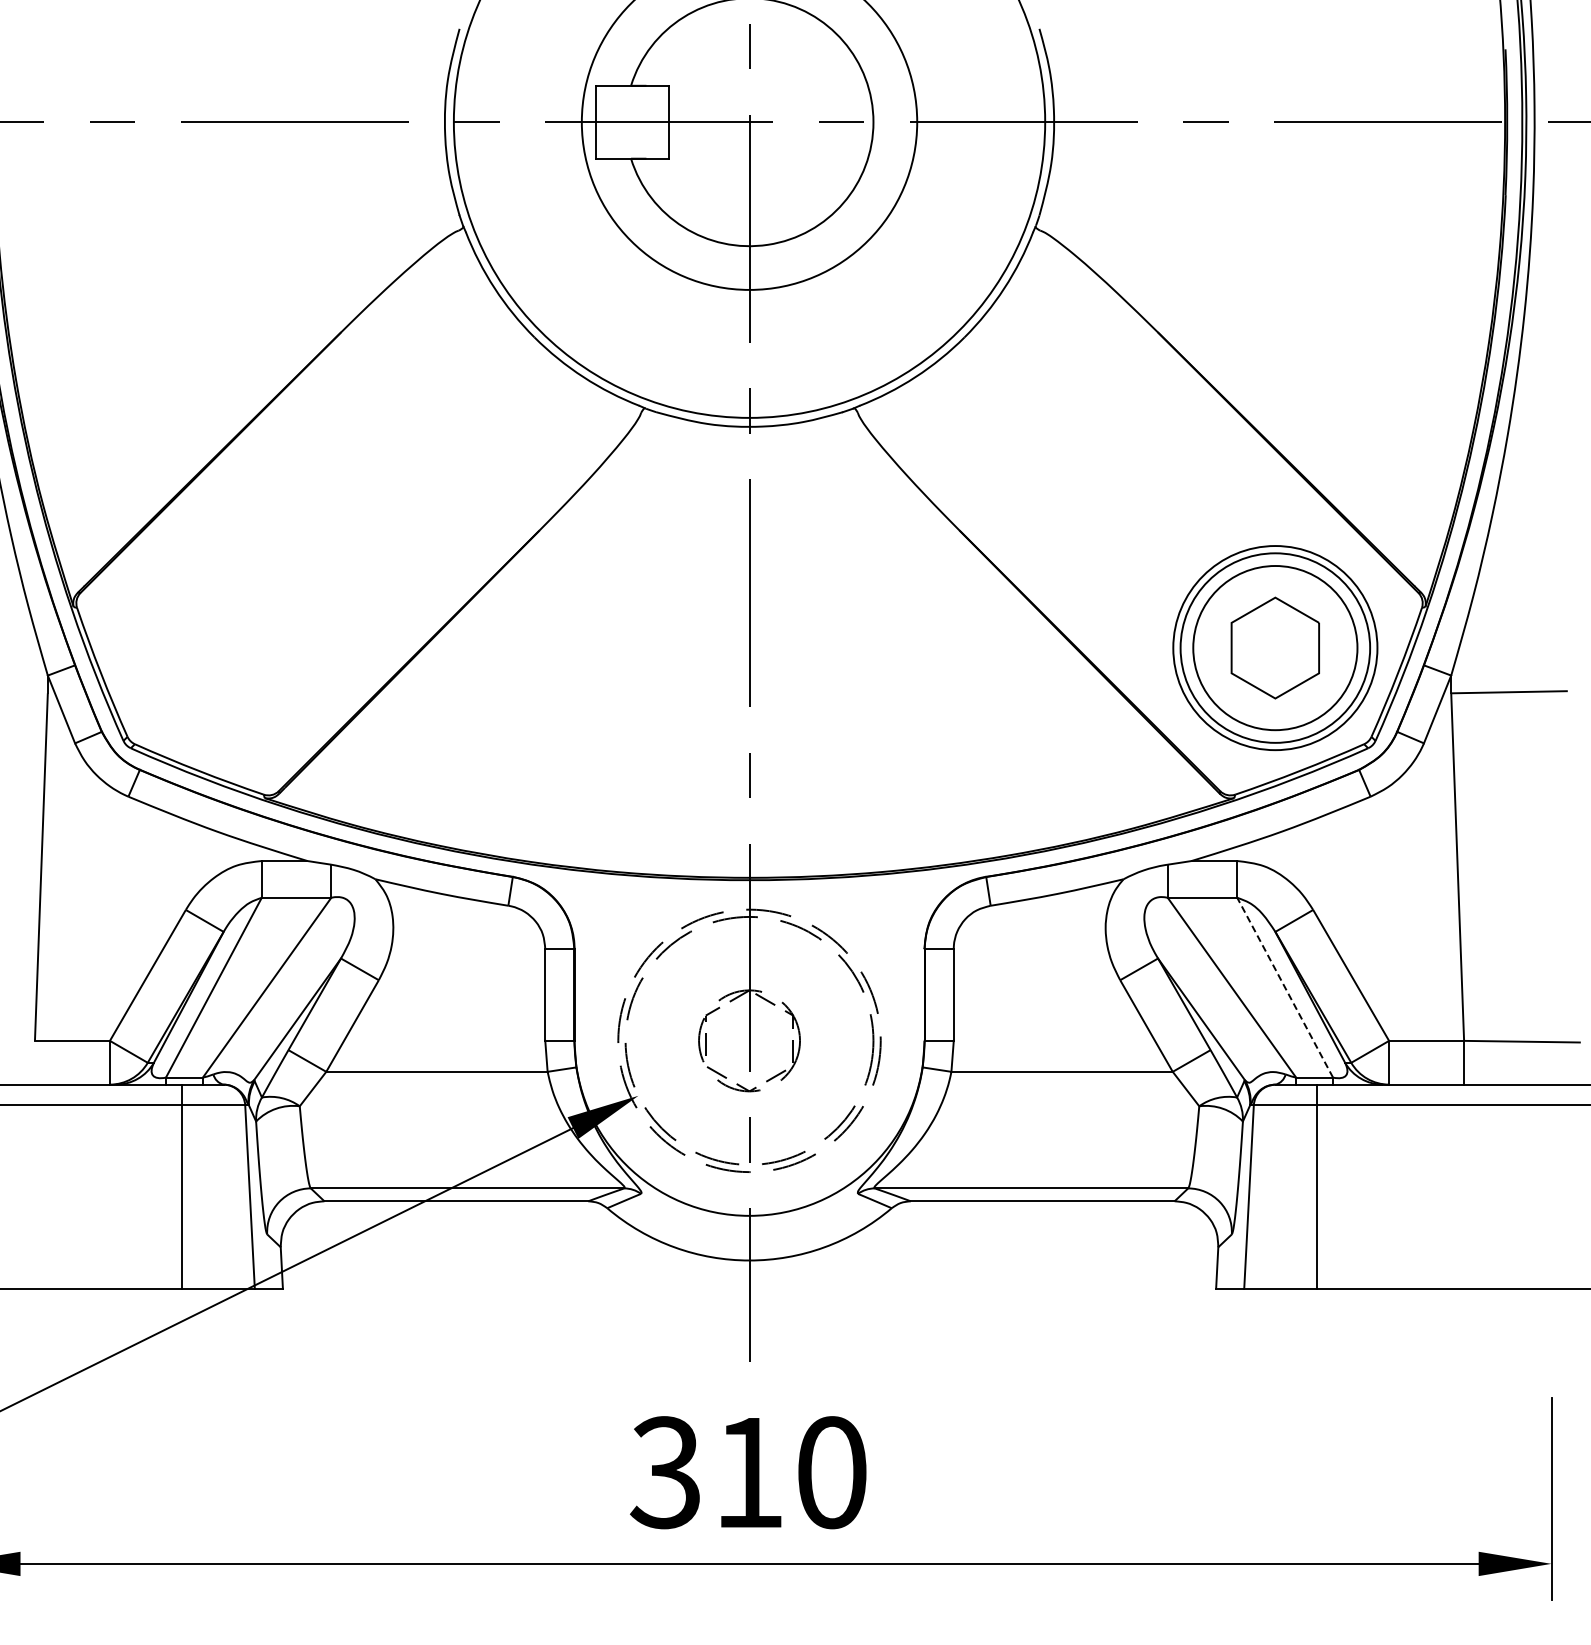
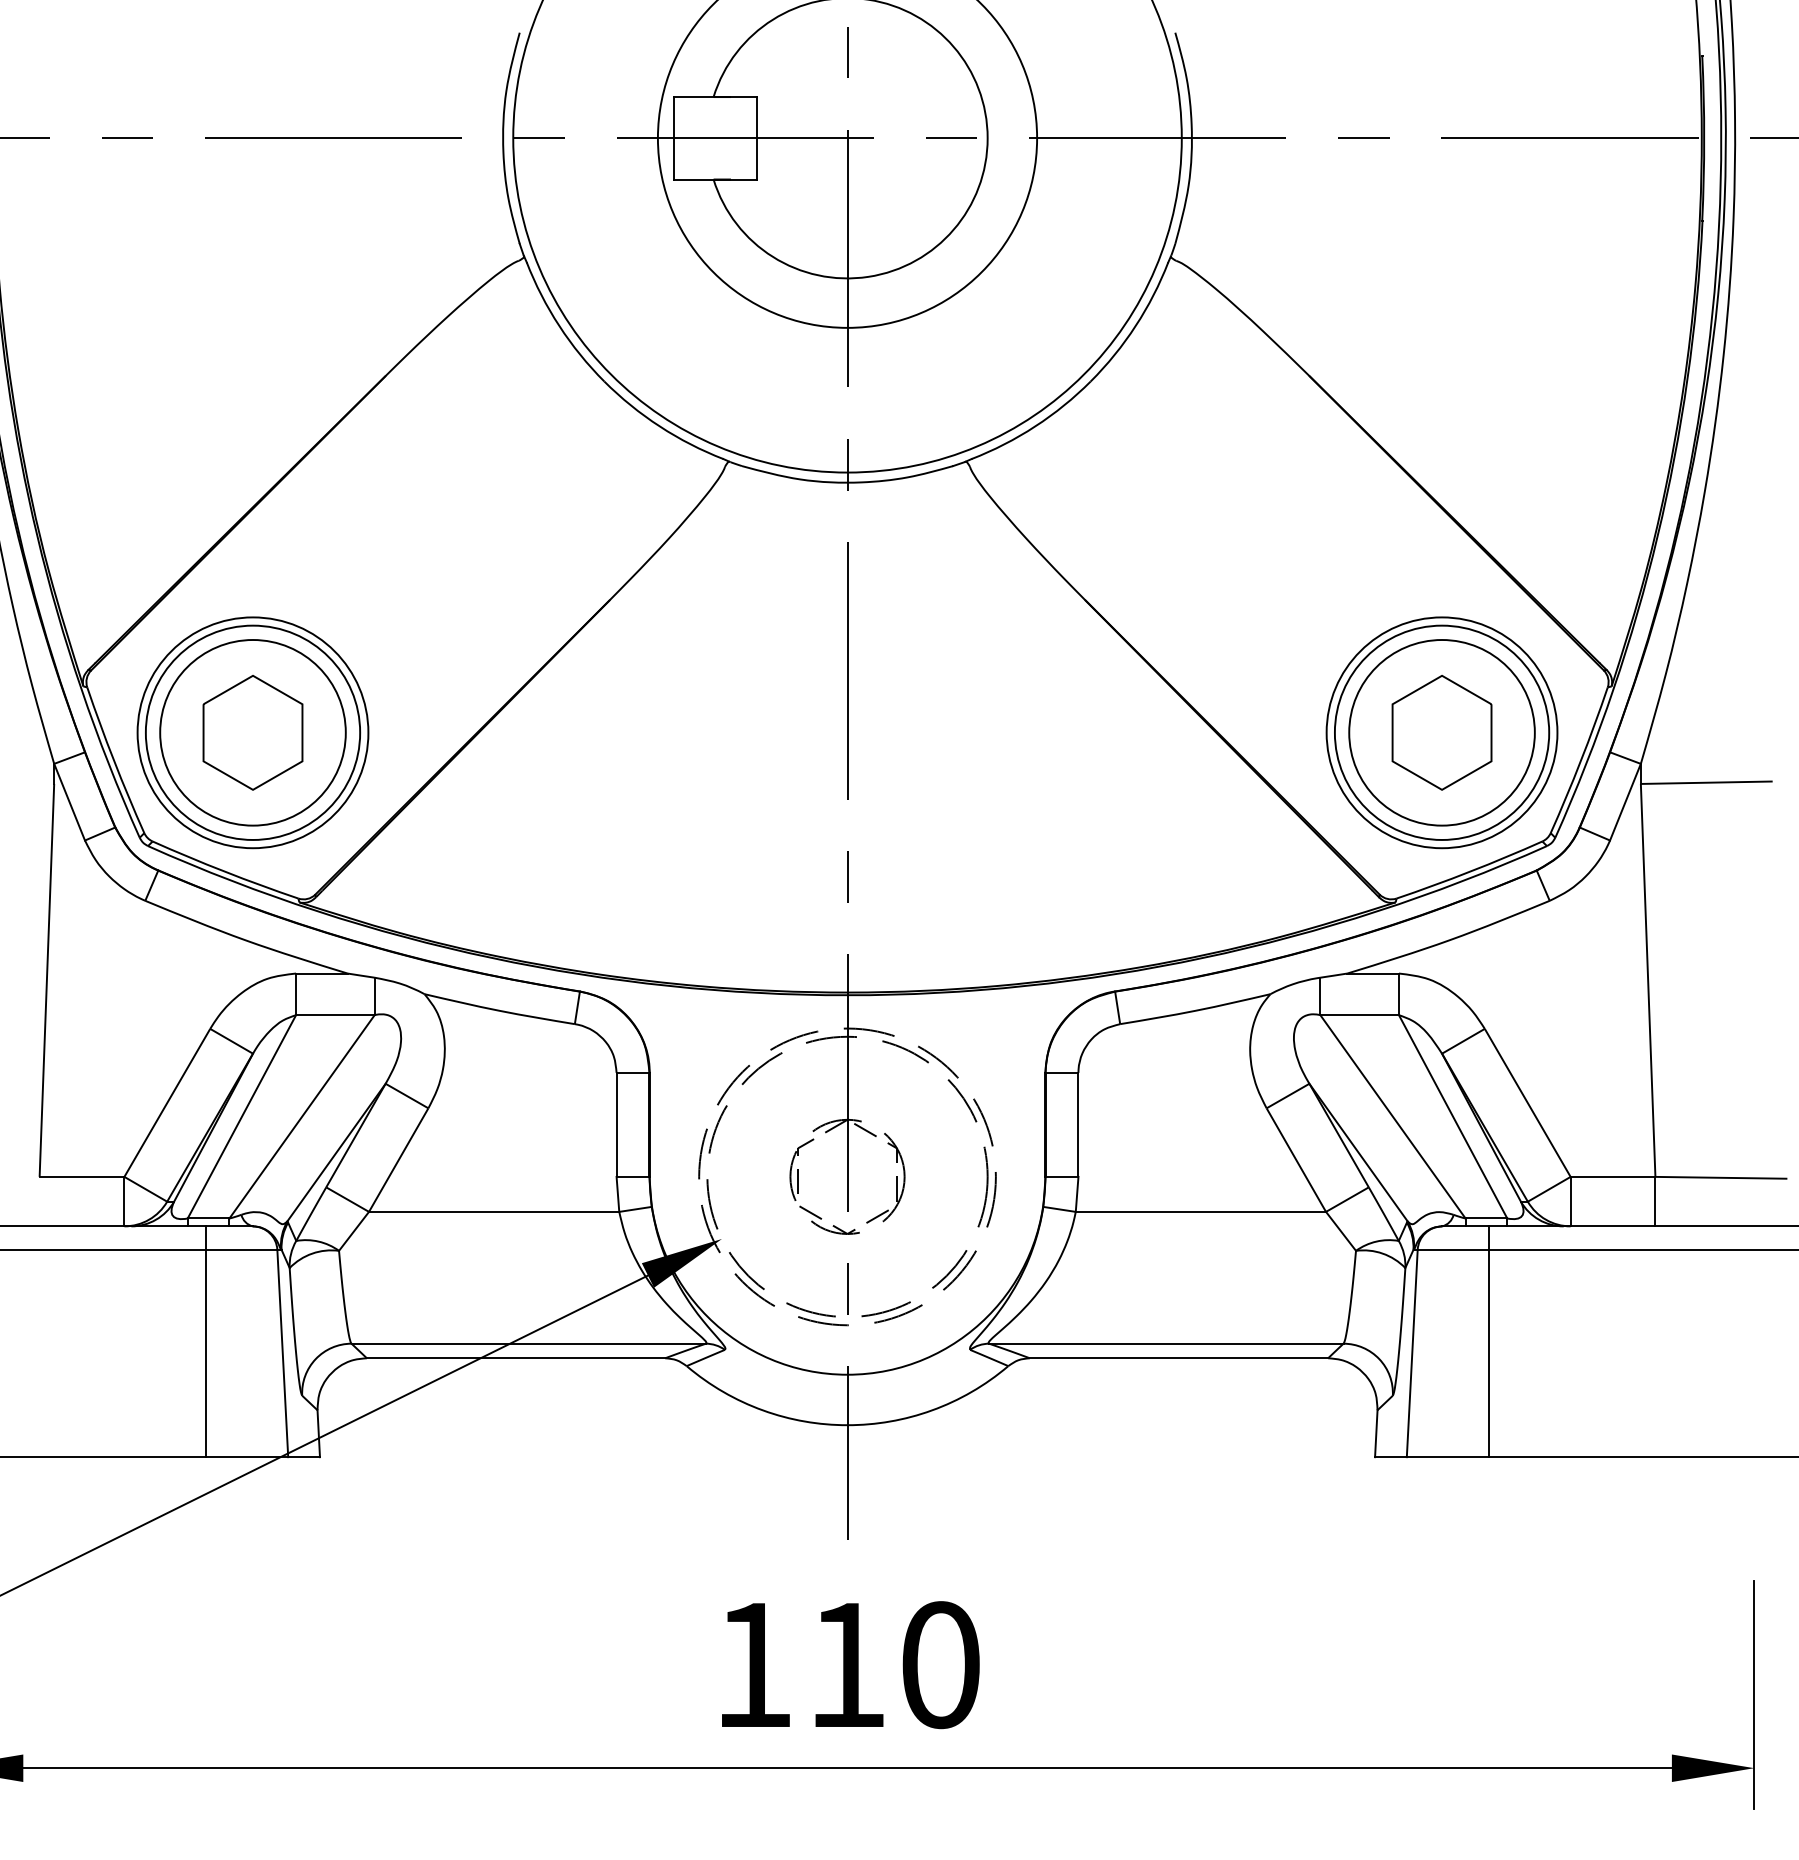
part: (223, 648) -> (252, 733), added
line: (1285, 987) -> (1453, 1116), dashed -> solid
text: (664, 1472) -> (751, 1664), 310 -> 110

